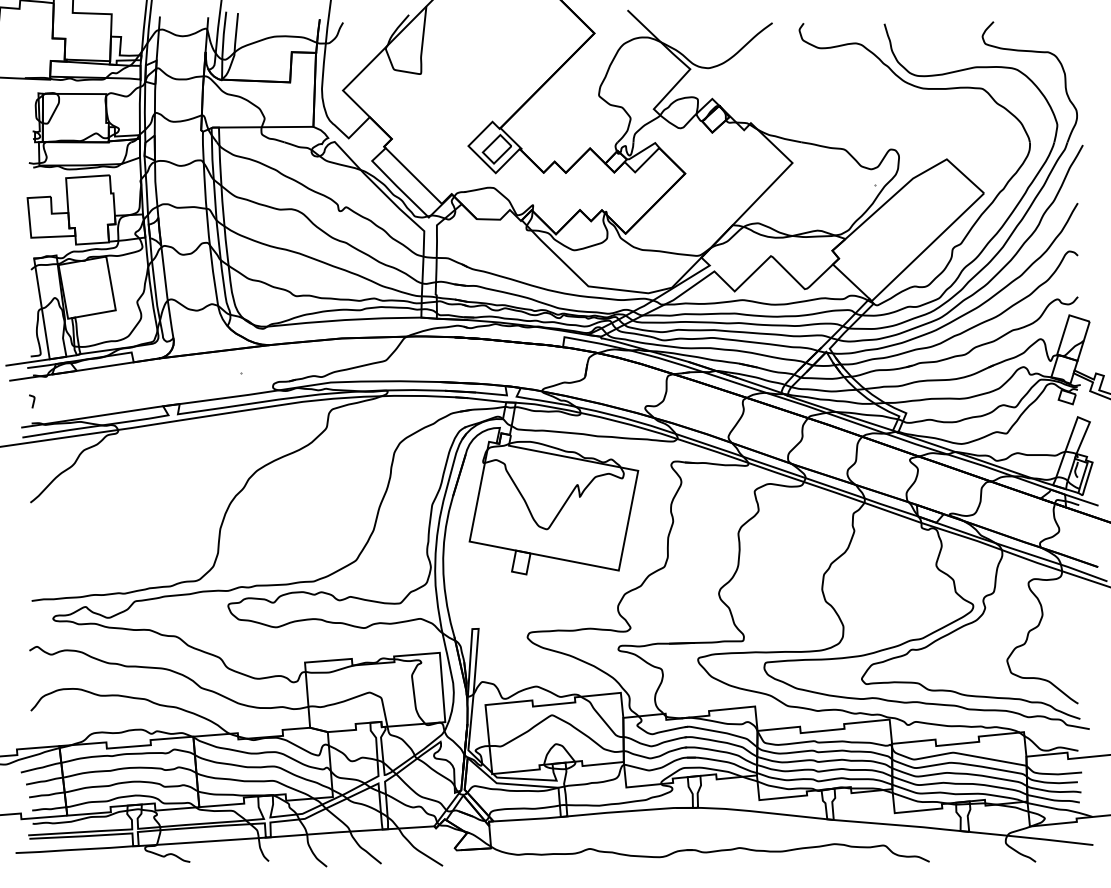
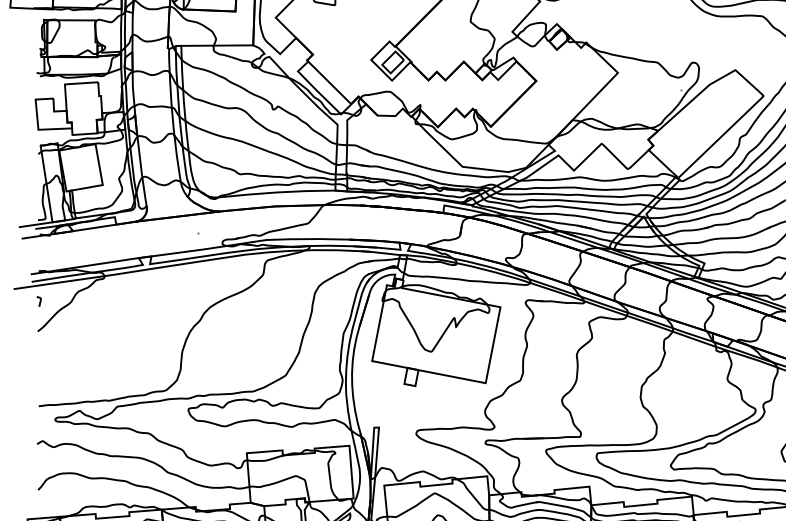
curve: (33, 401) -> (40, 301), moved

